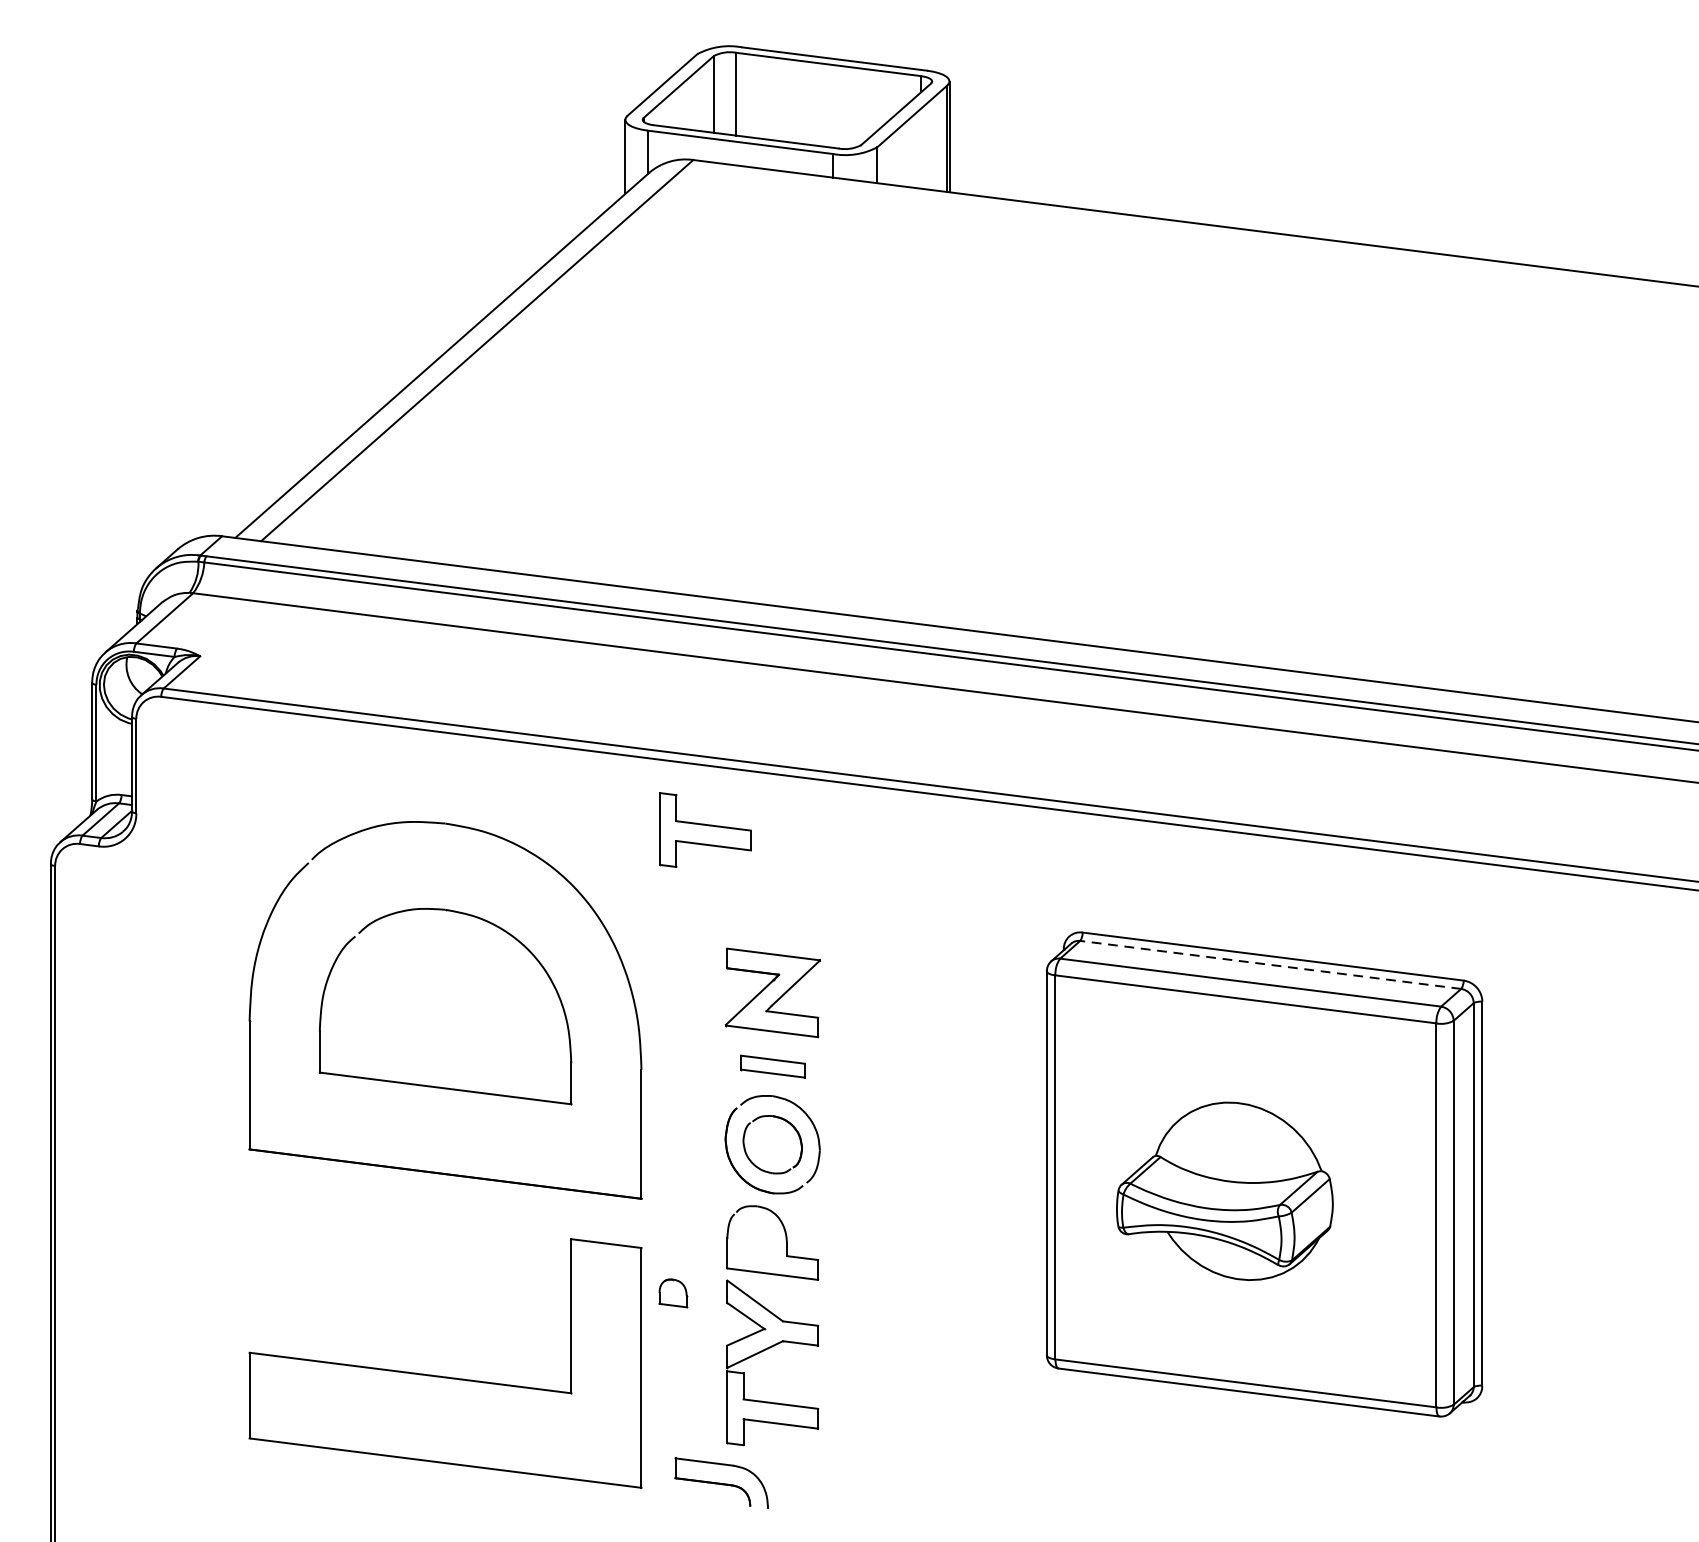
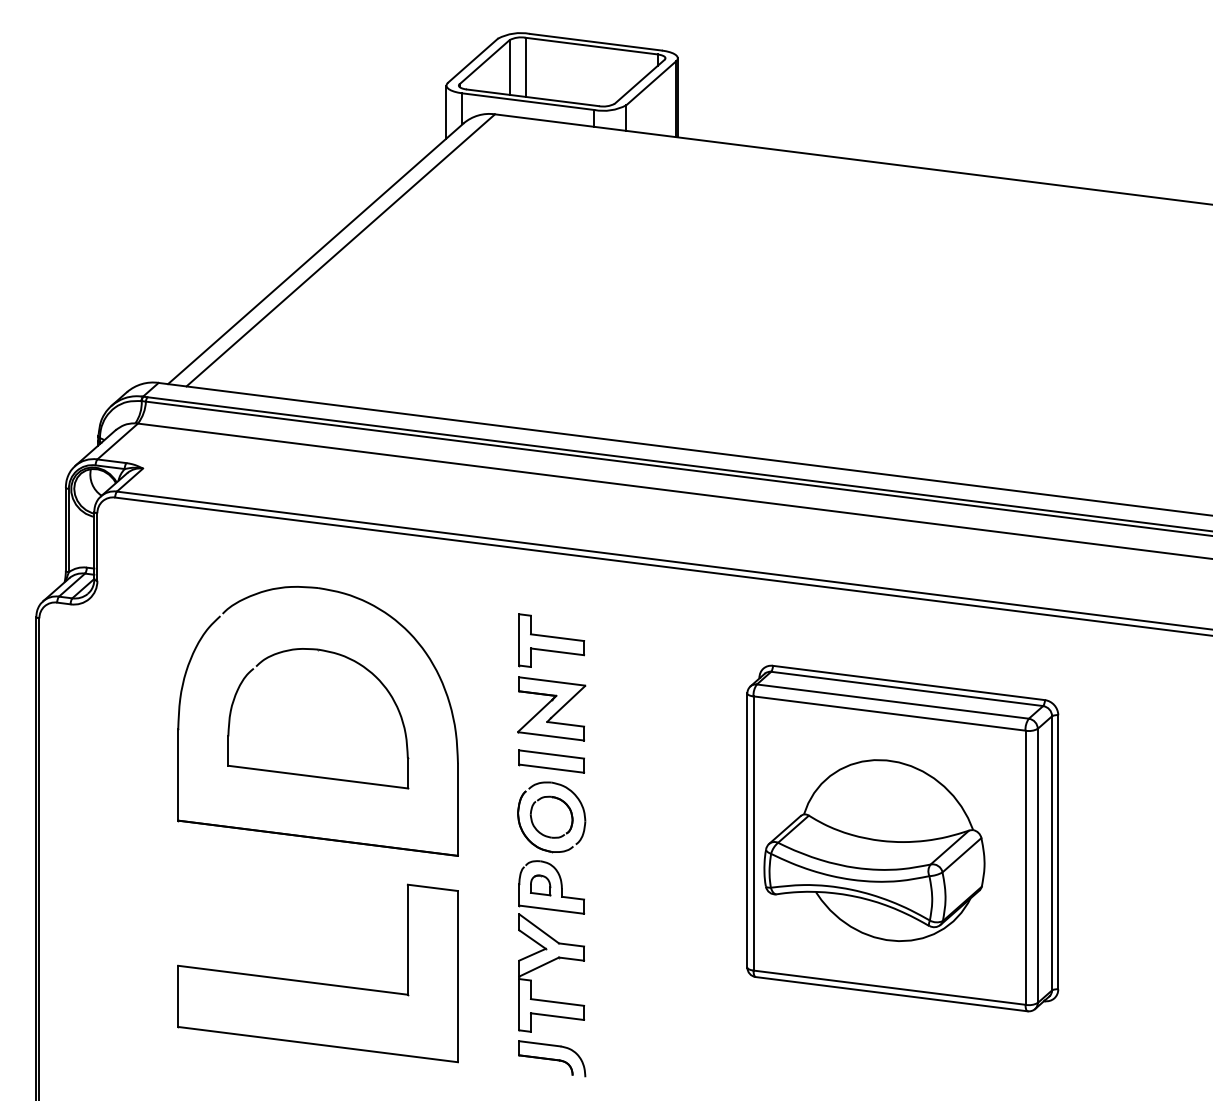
part: (705, 829) -> (551, 640), moved
line: (1269, 964) -> (906, 688), dashed -> solid
part: (772, 1066) -> (551, 761), size x1.43
part: (1224, 1191) -> (874, 850), size x1.43
part: (672, 1293) -> (540, 885), moved
part: (722, 1482) -> (552, 1058), moved

